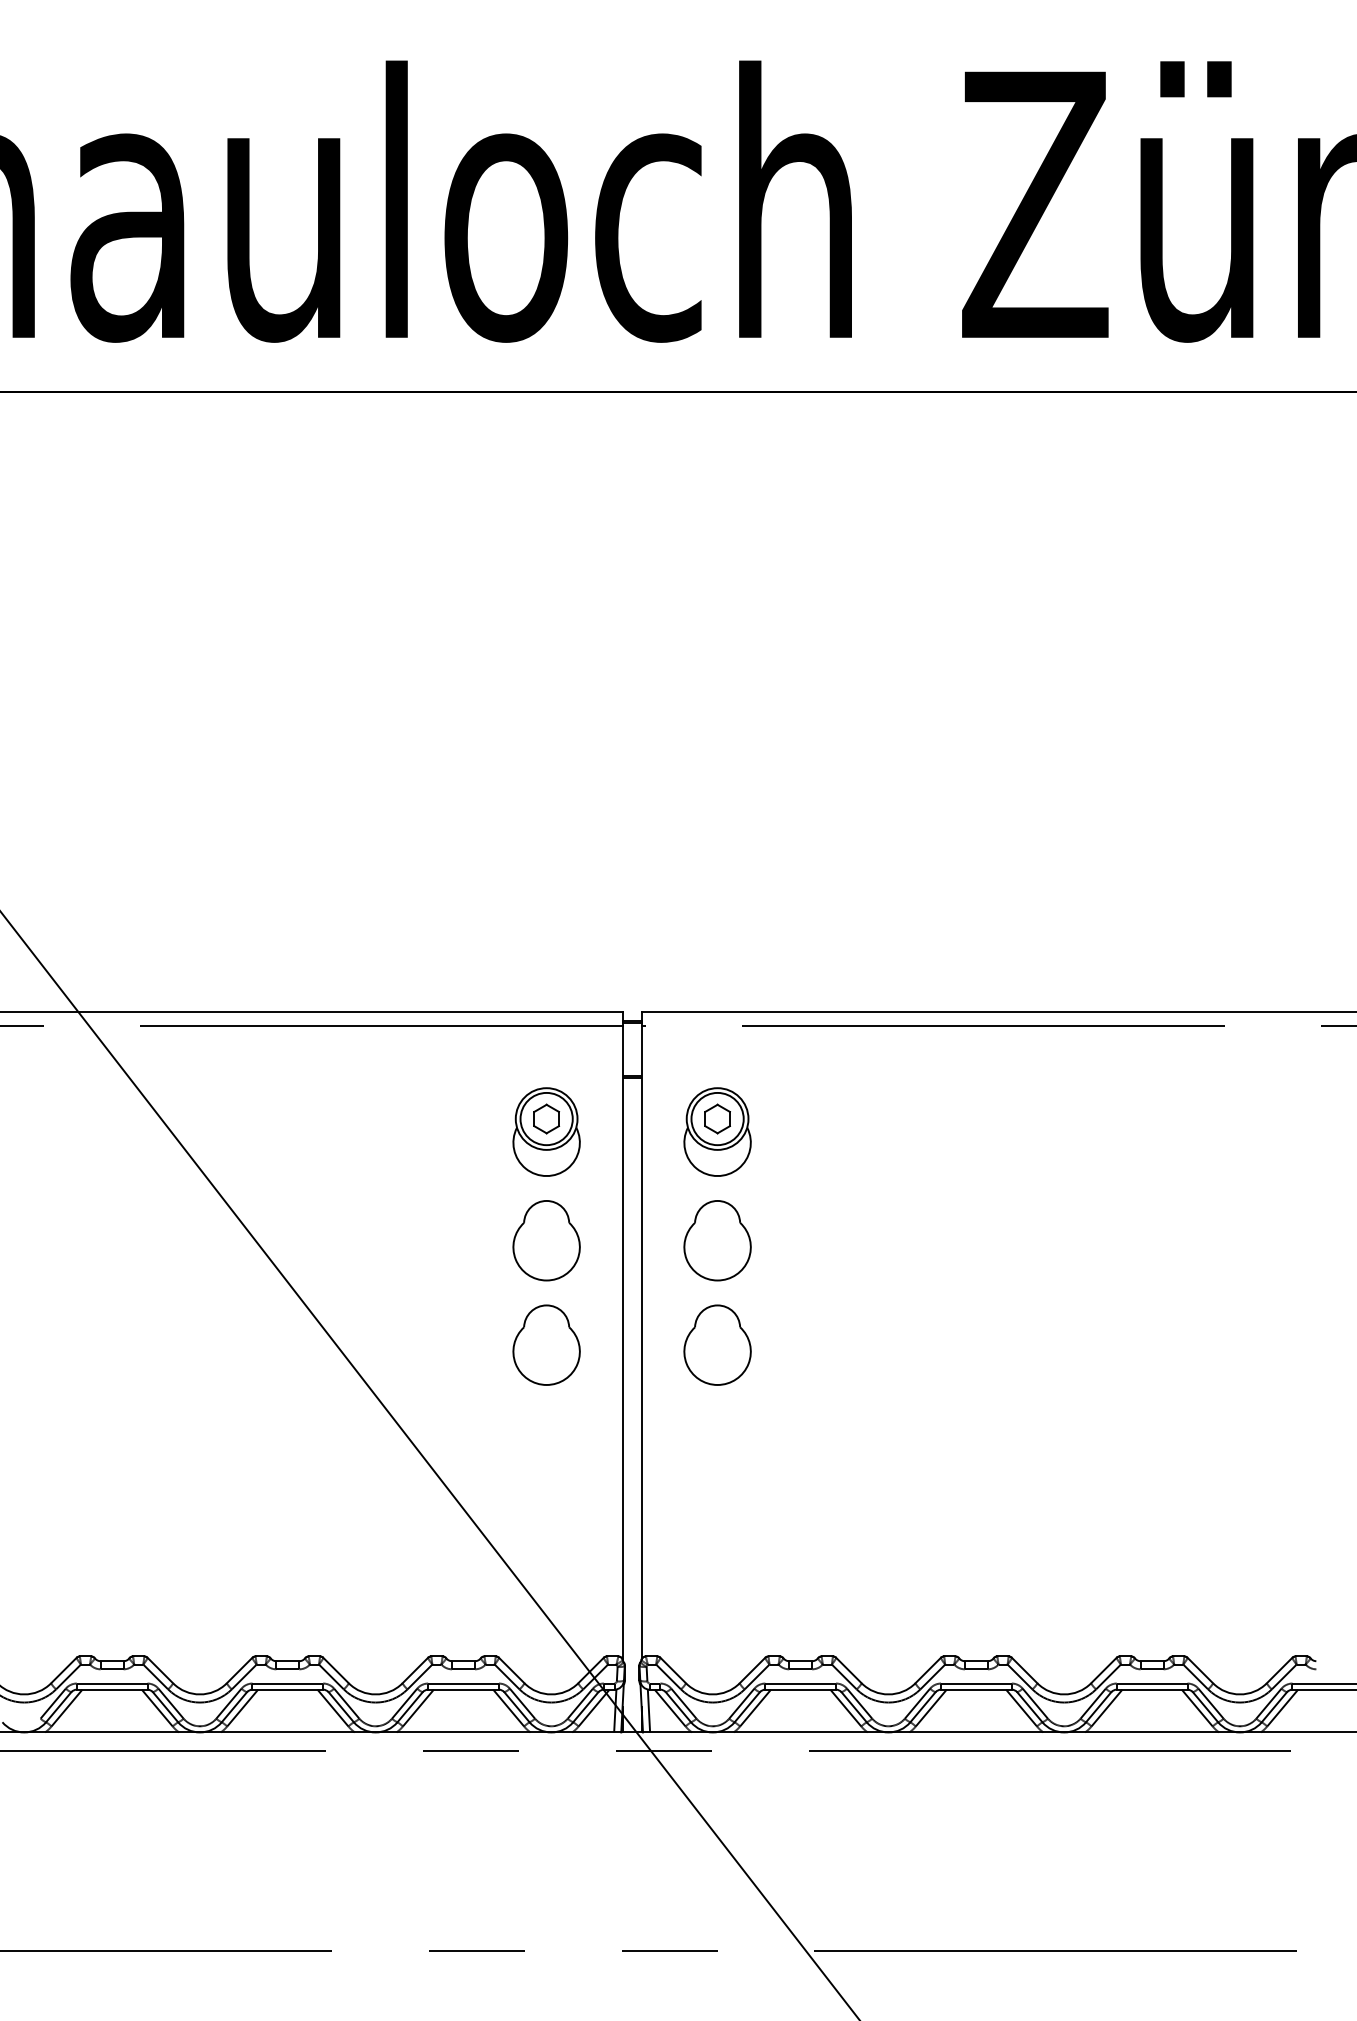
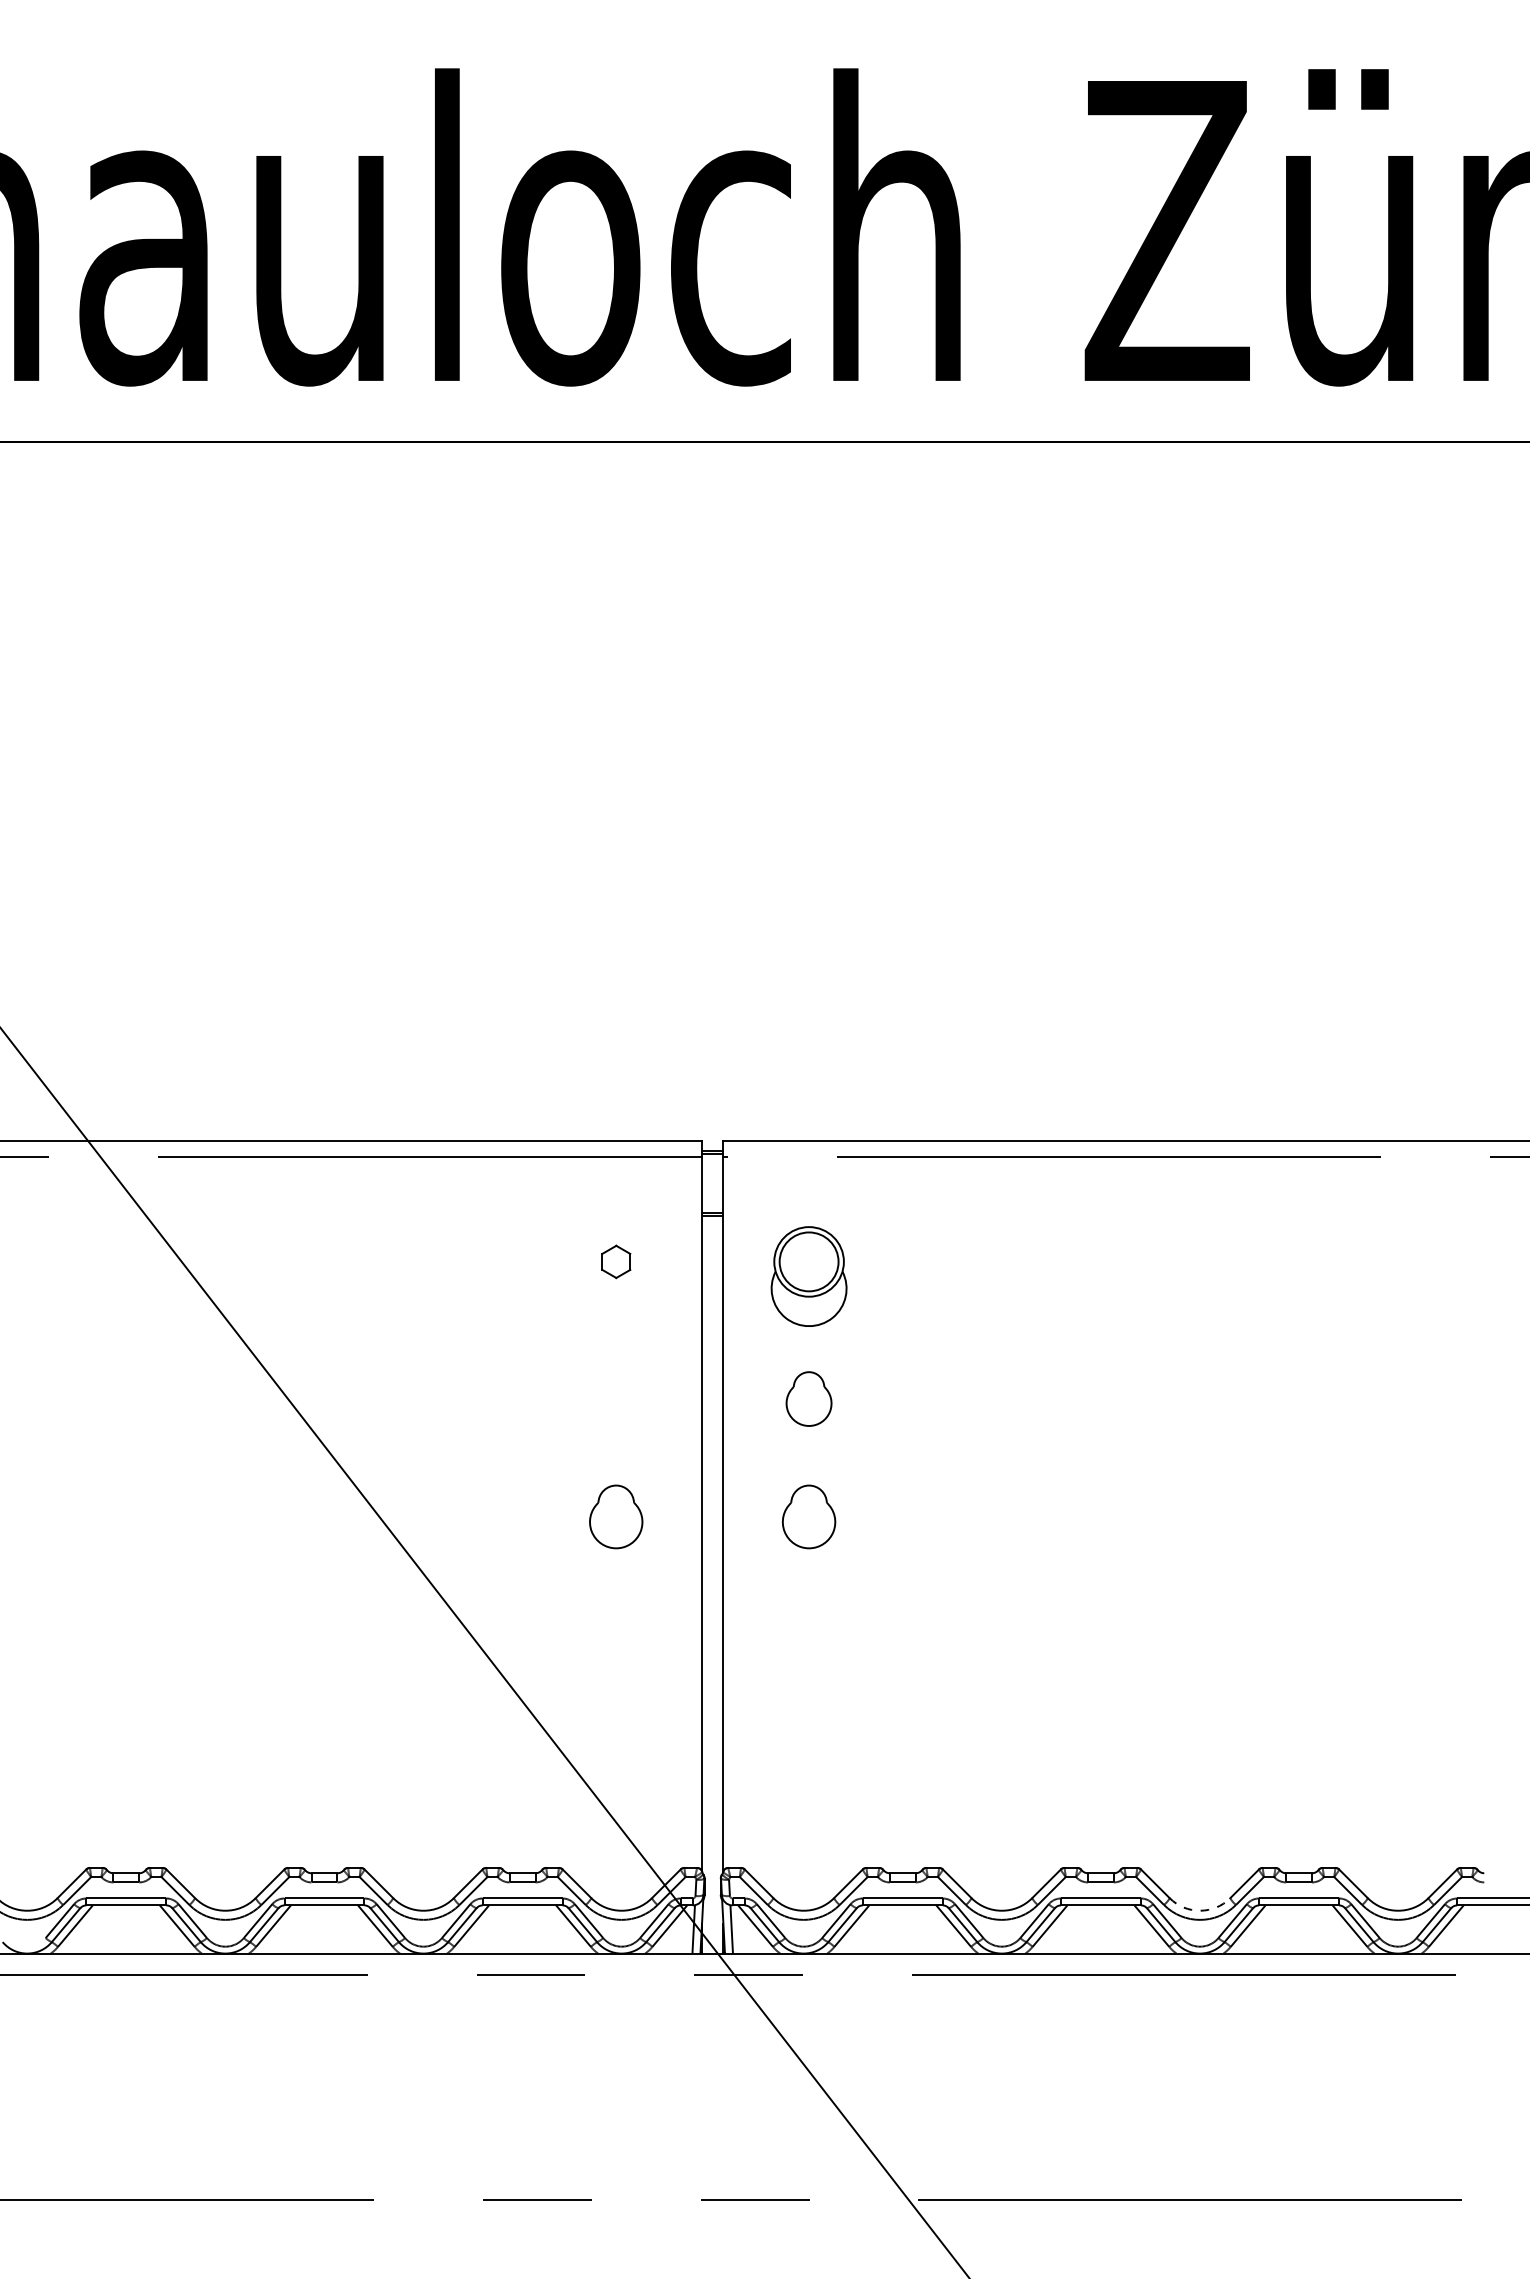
part: (717, 1118) -> (809, 1261), removed
part: (546, 1131) -> (616, 1276), removed
part: (545, 1240) -> (615, 1398), removed
part: (717, 1240) -> (808, 1398), size x0.6
part: (545, 1344) -> (615, 1516), size x0.7
part: (717, 1344) -> (808, 1516), size x0.7
arc: (1064, 1694) -> (1200, 1910), solid -> dashed

